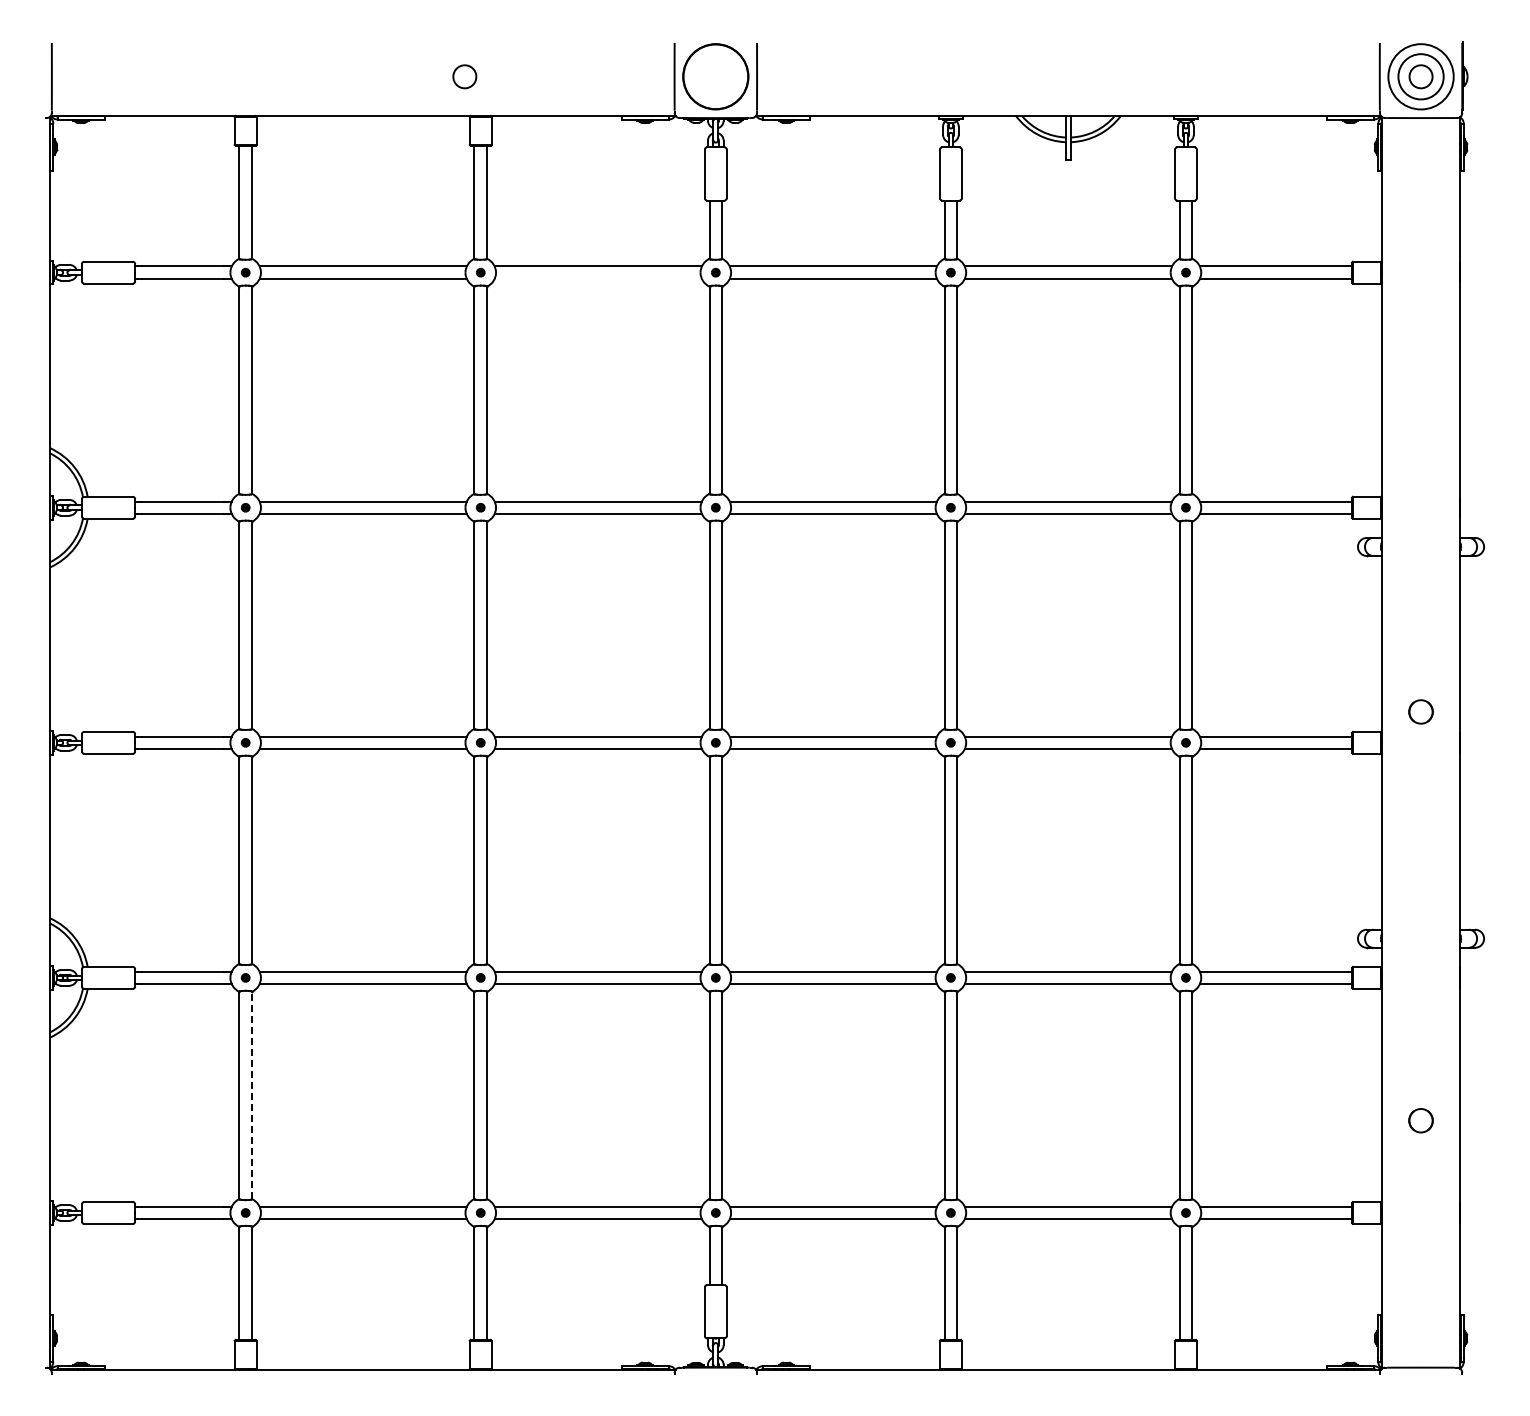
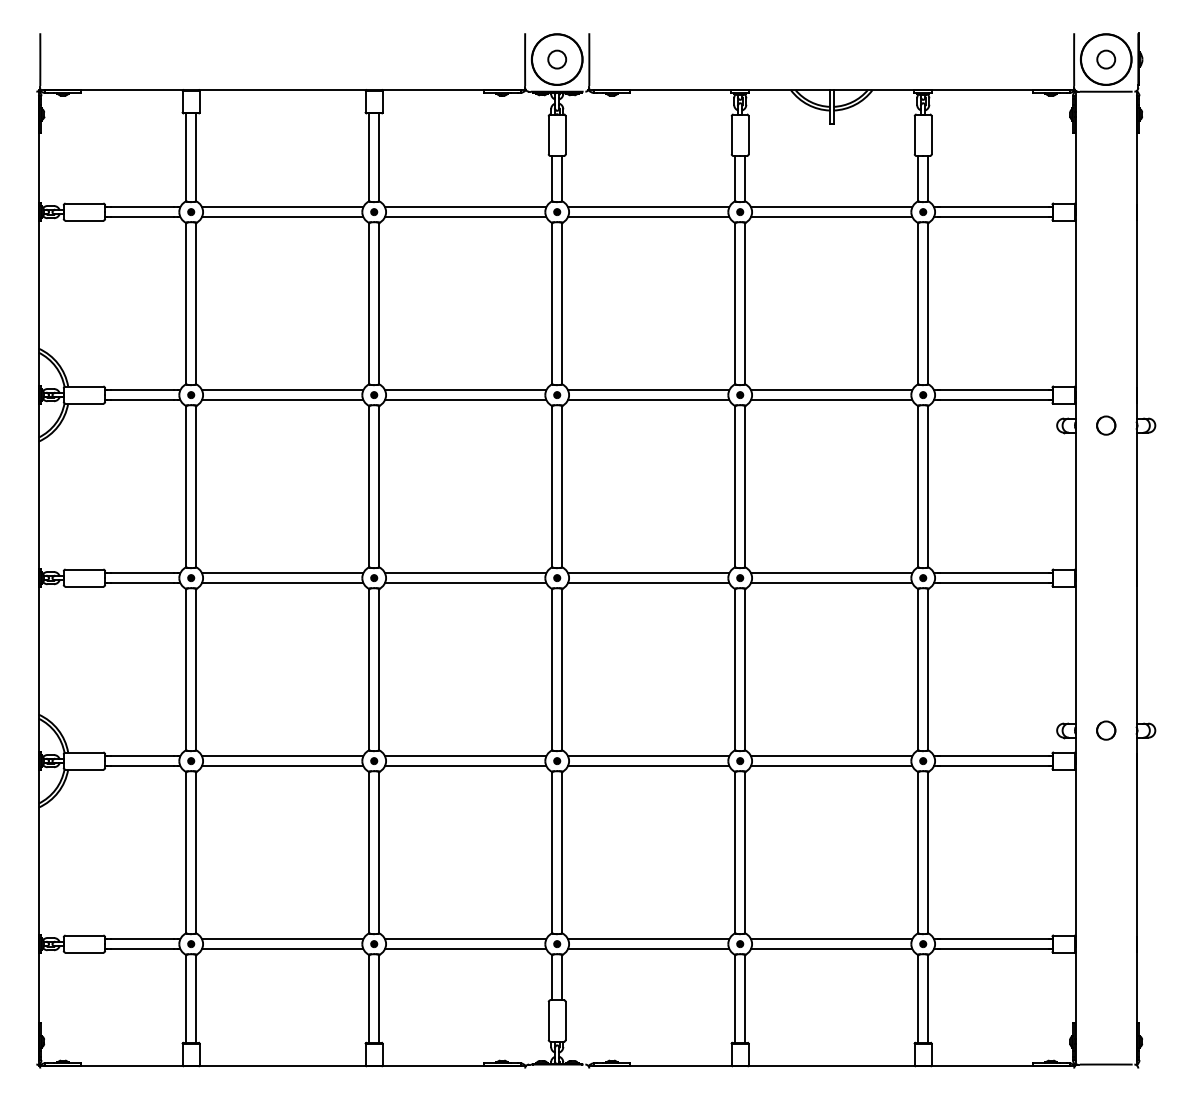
circle: (464, 76) -> (556, 59), moved
circle: (1420, 76) -> (1105, 59), size x1.43
line: (597, 278) -> (465, 216), added
circle: (1420, 711) -> (1105, 425), moved
line: (251, 1095) -> (195, 852), dashed -> solid
circle: (1420, 1120) -> (1105, 730), moved

